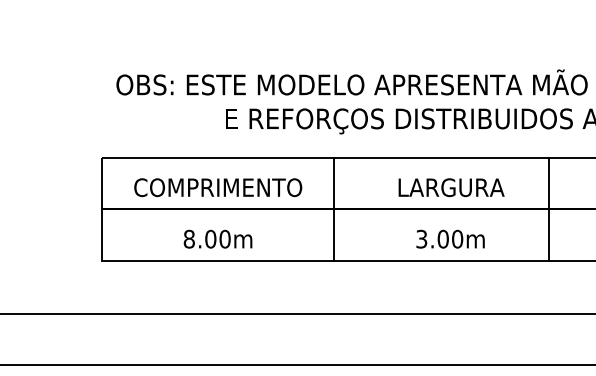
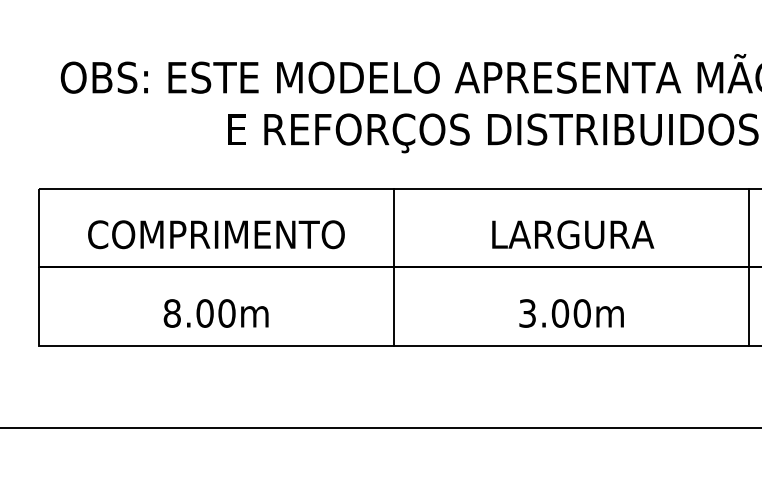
line: (548, 208) -> (748, 266), moved

